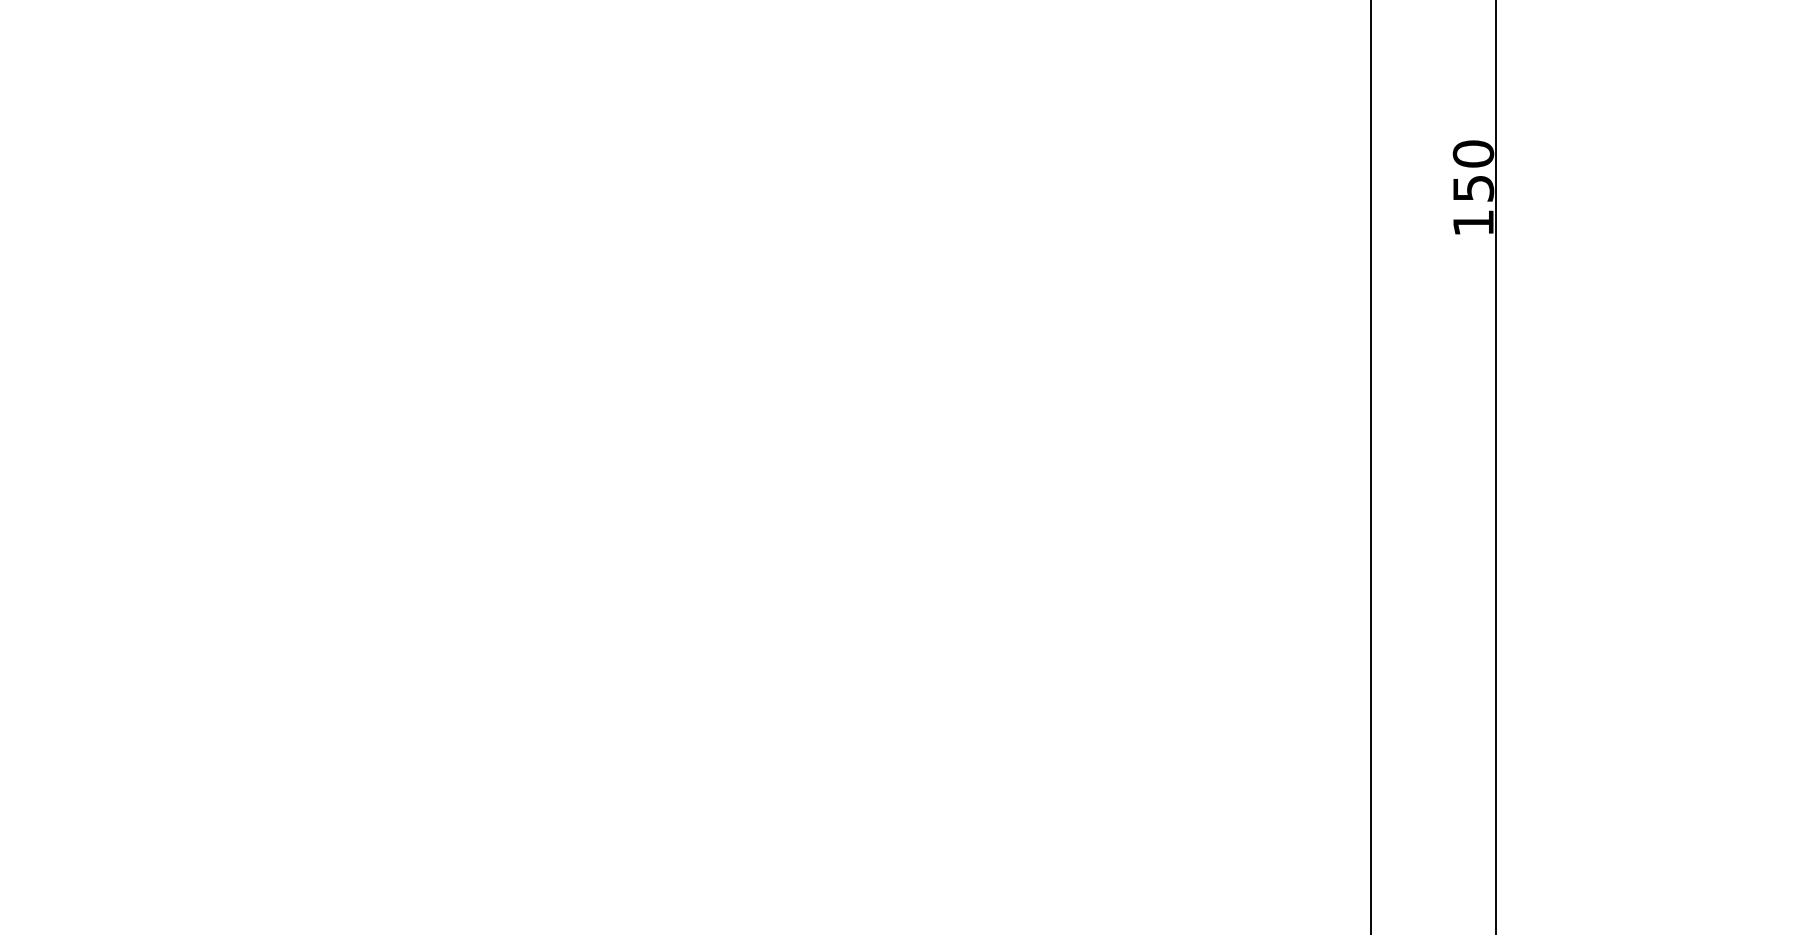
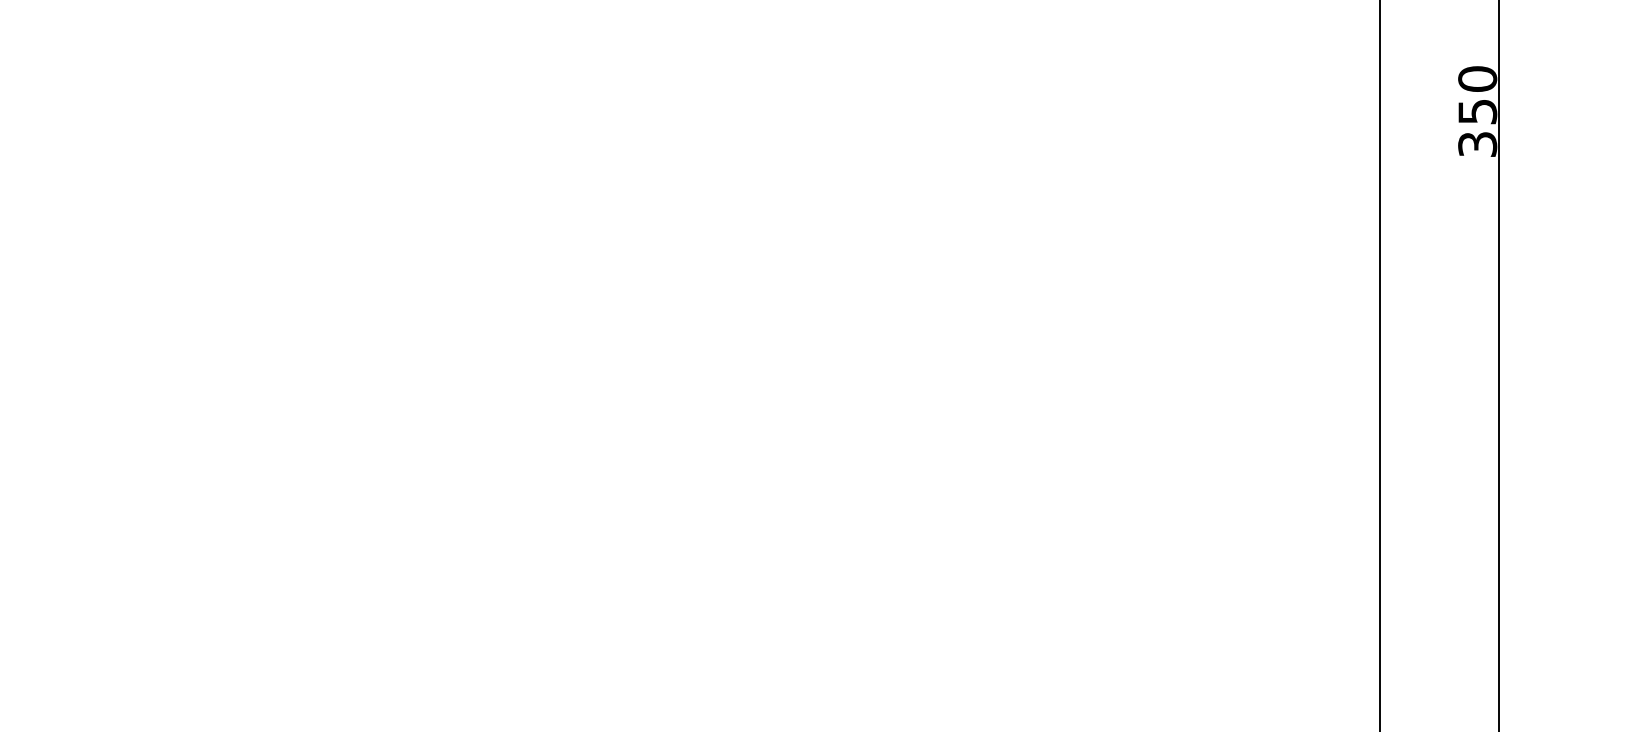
text: (1473, 223) -> (1477, 144), 150 -> 350

